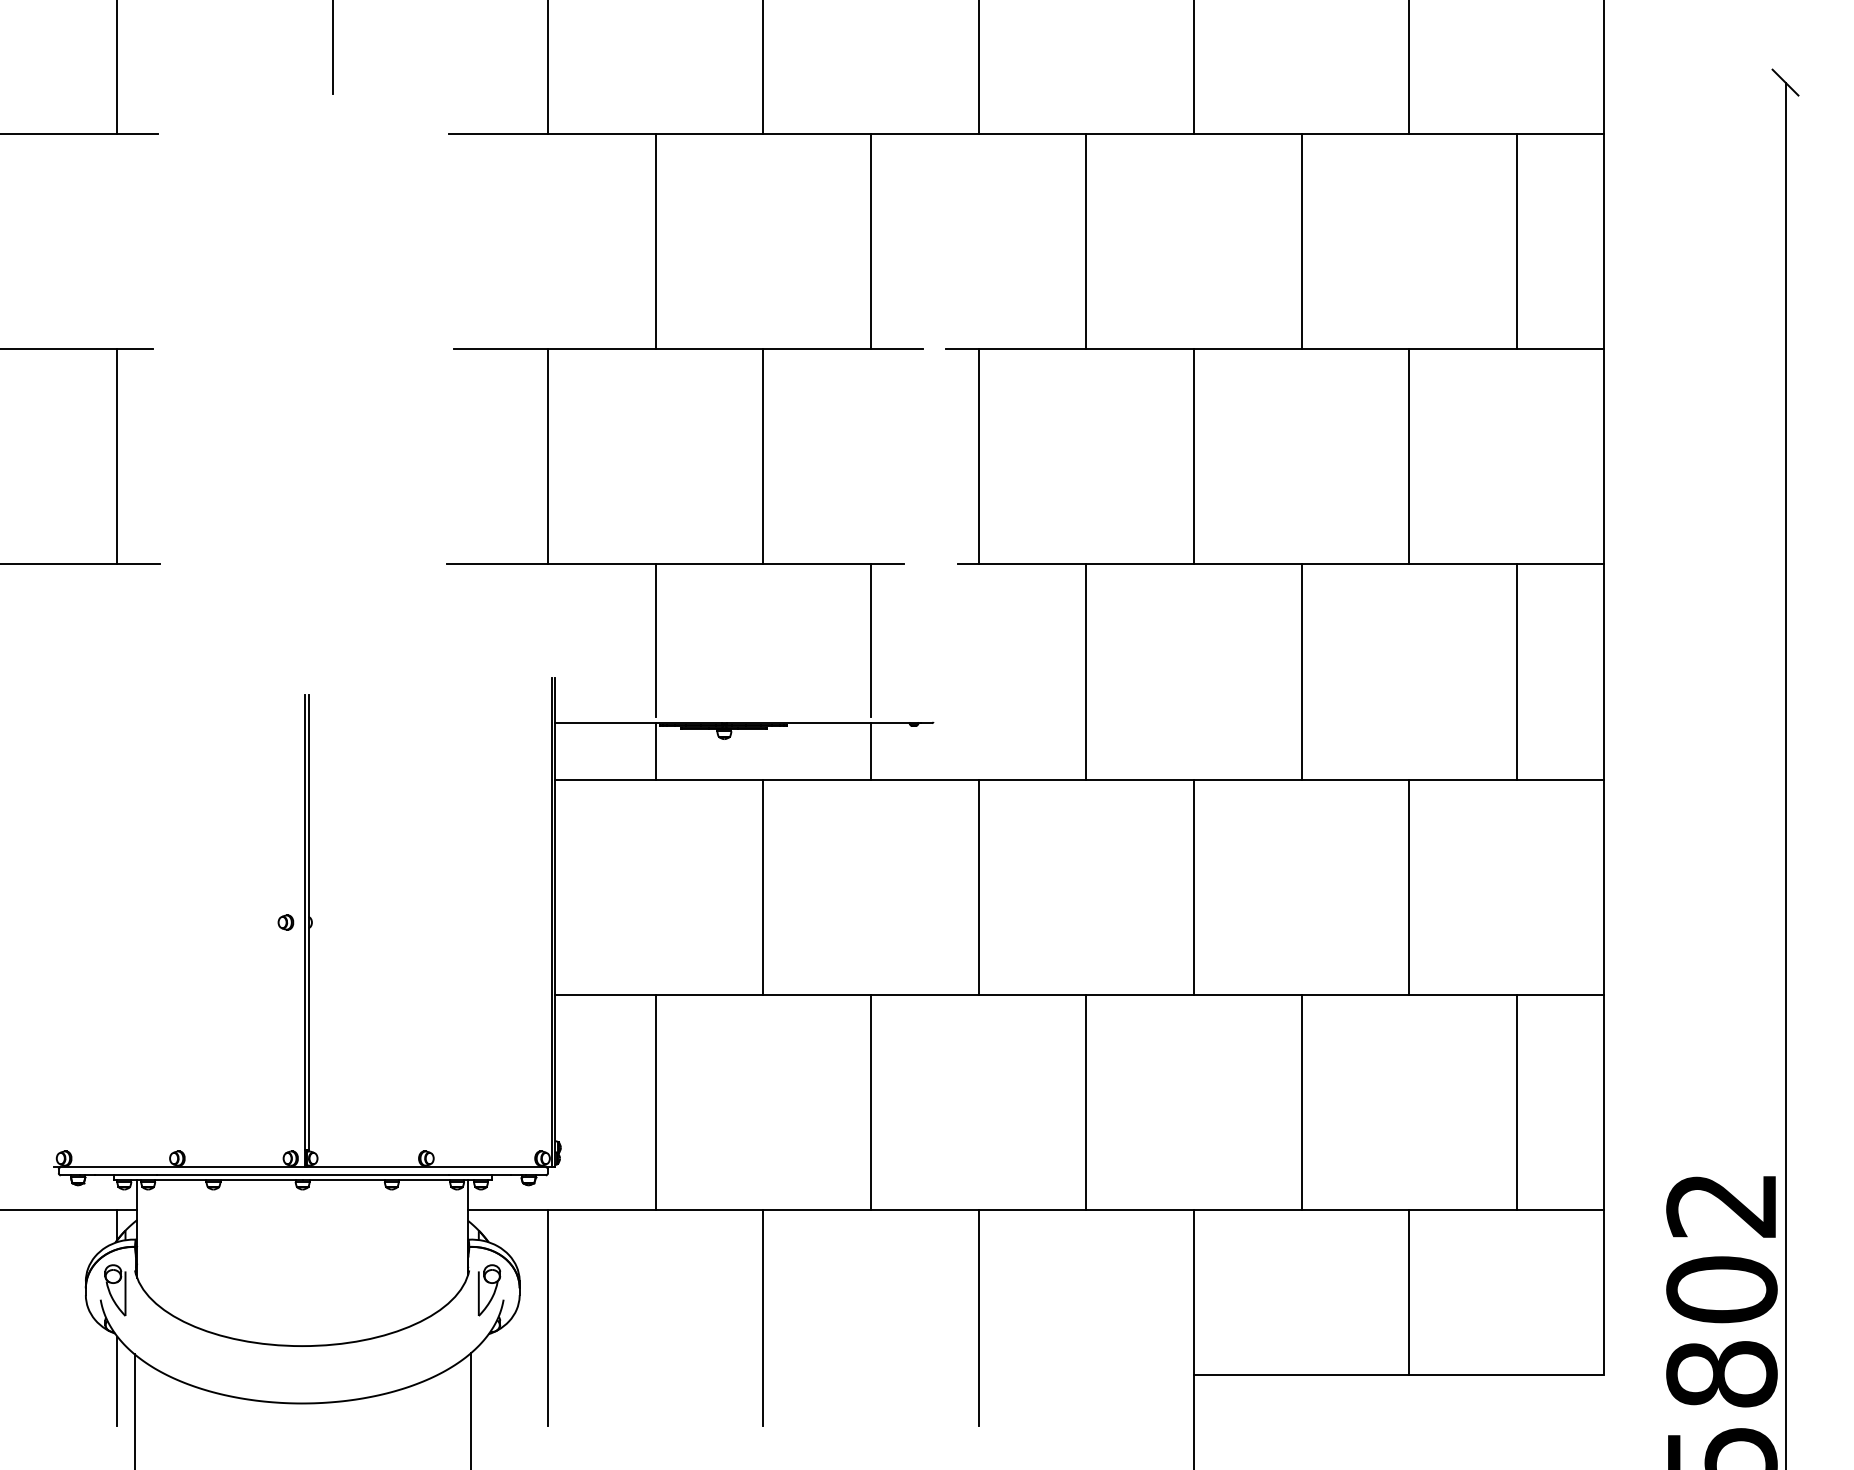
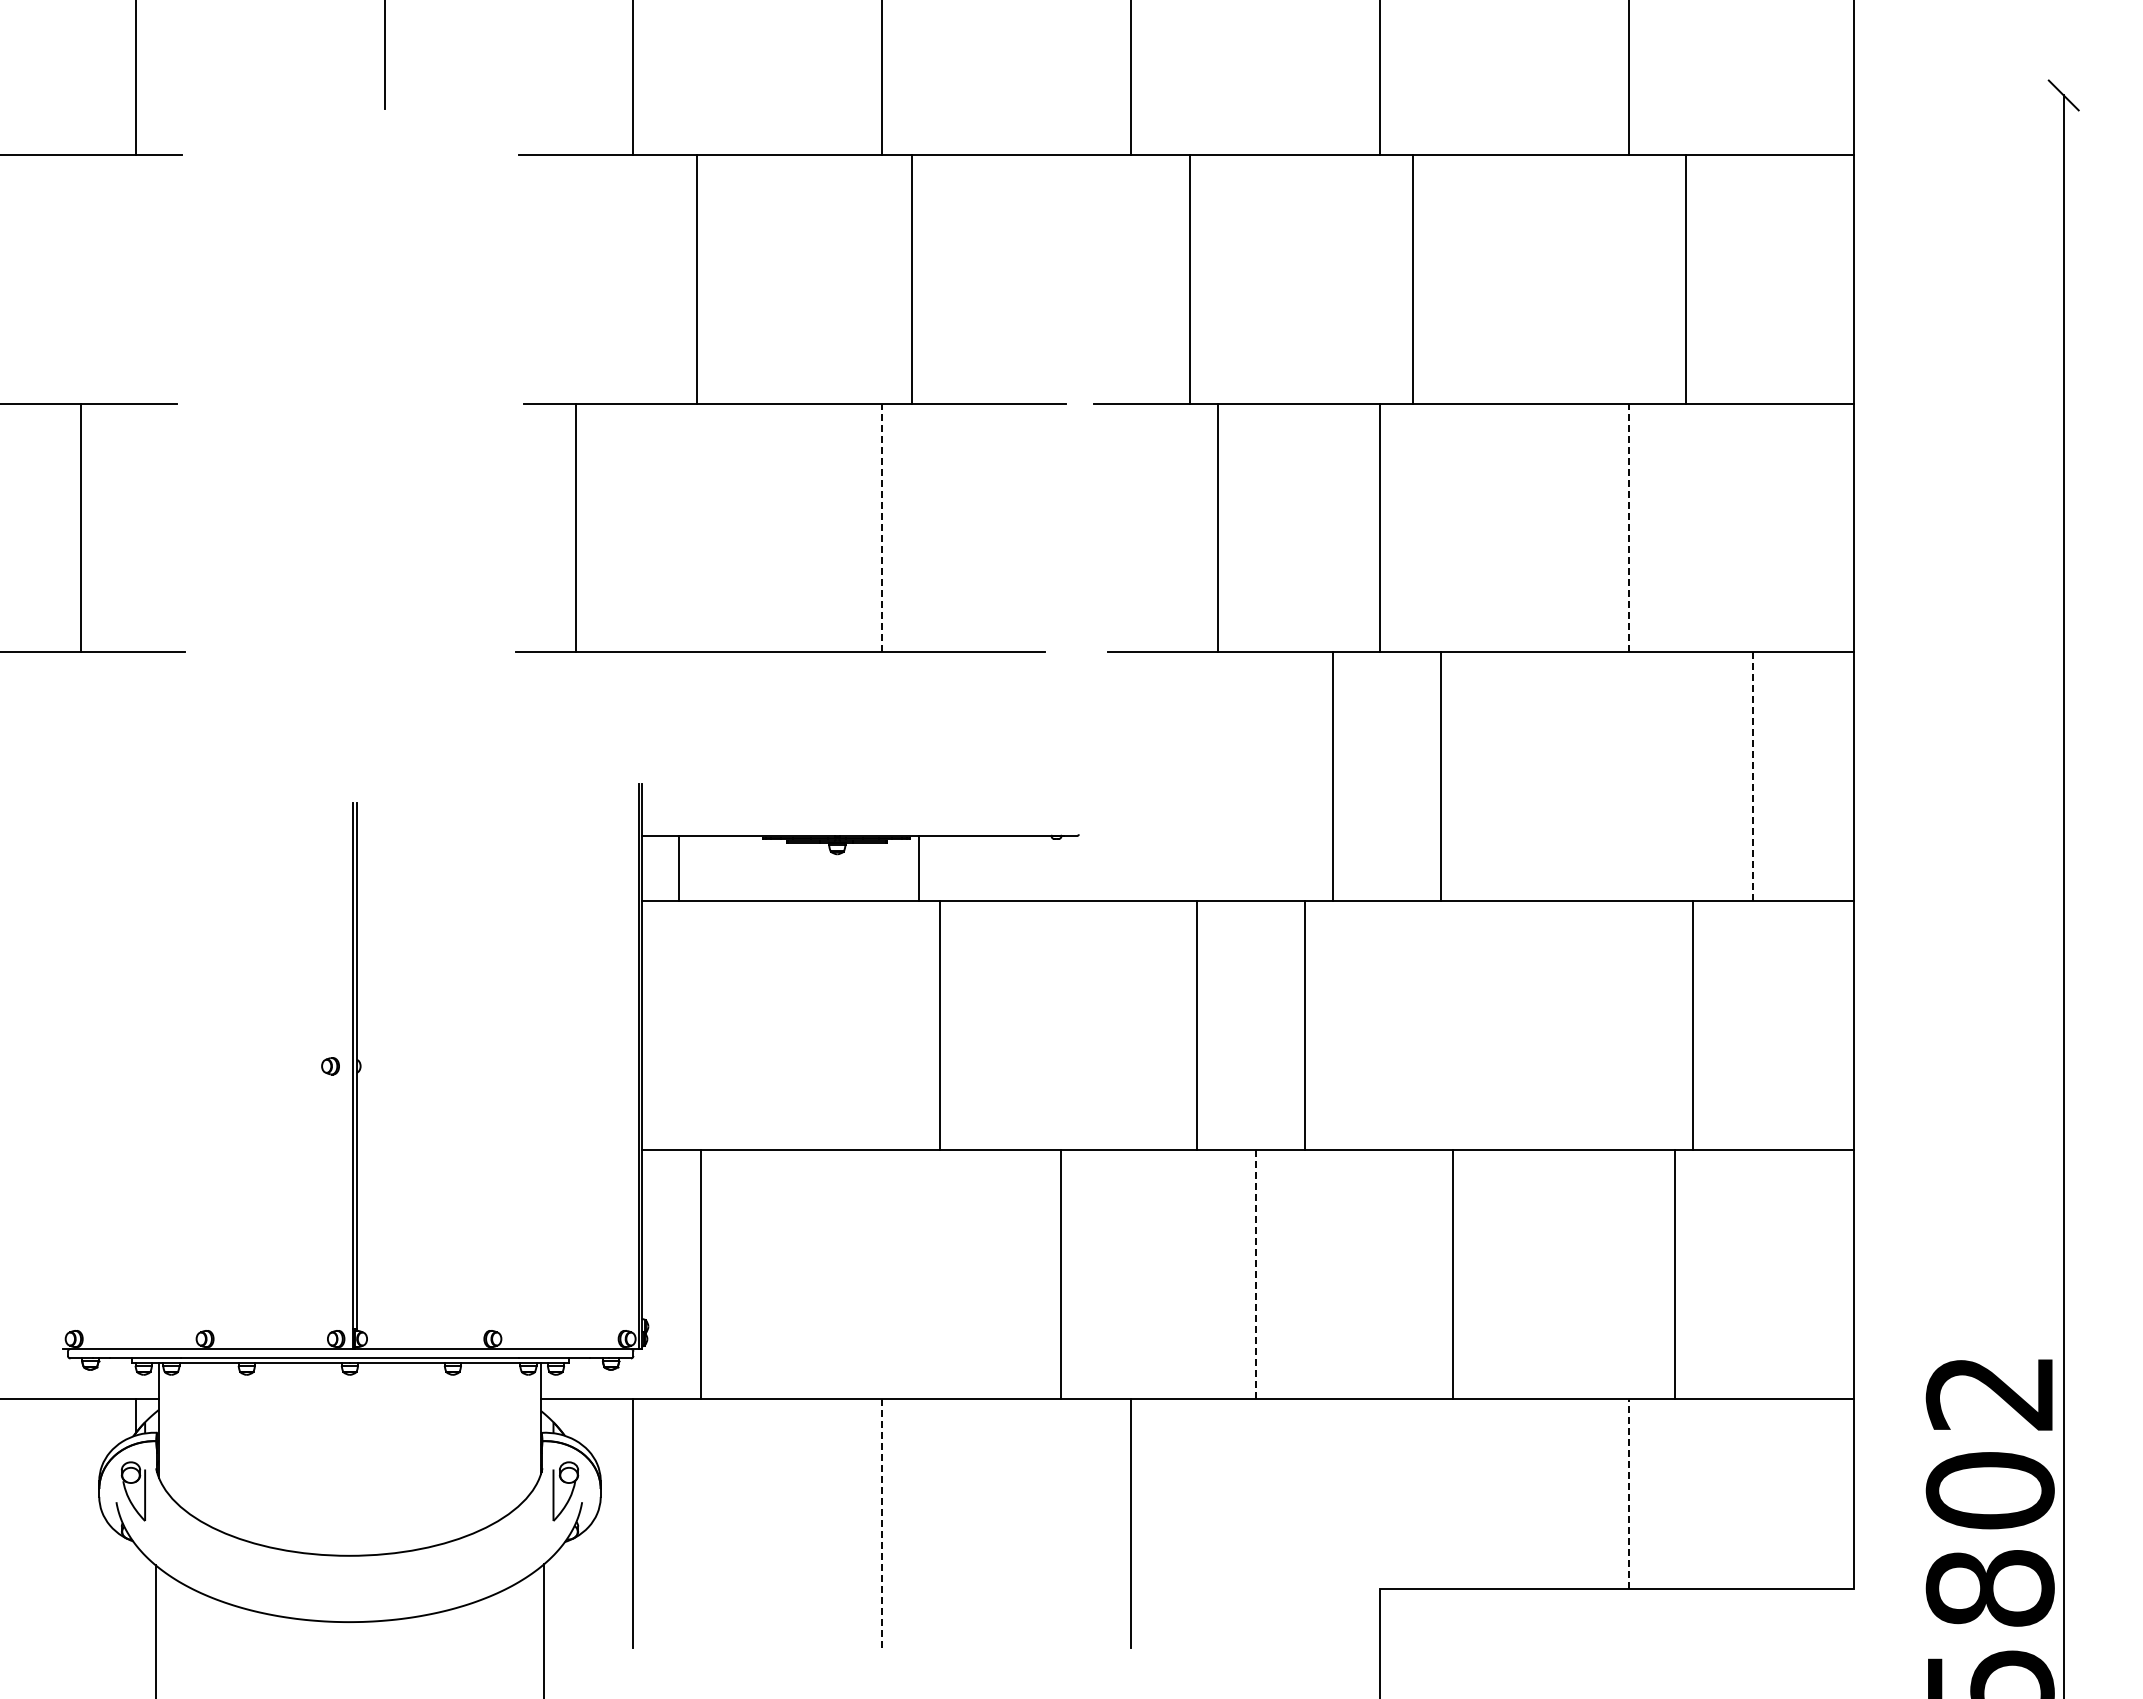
line: (655, 240) -> (696, 278), moved
line: (870, 240) -> (911, 278), moved
line: (1086, 240) -> (1189, 278), moved
line: (1301, 240) -> (1412, 278), moved
line: (1517, 240) -> (1686, 278), moved
line: (117, 456) -> (80, 527), moved
line: (548, 456) -> (576, 527), moved
line: (763, 456) -> (882, 527), solid -> dashed
line: (978, 456) -> (1218, 527), moved
line: (1408, 456) -> (1628, 527), solid -> dashed
line: (655, 640) -> (757, 740), removed
line: (870, 640) -> (1006, 740), removed
line: (1086, 671) -> (1332, 776), moved
line: (1301, 671) -> (1440, 776), moved
line: (1517, 671) -> (1753, 776), solid -> dashed
line: (655, 751) -> (678, 868), moved
line: (870, 751) -> (918, 868), moved
line: (763, 887) -> (940, 1025), moved
line: (978, 887) -> (1197, 1025), moved
line: (1194, 887) -> (1305, 1025), moved
line: (1408, 887) -> (1692, 1025), moved
line: (655, 1102) -> (700, 1274), moved
line: (870, 1102) -> (1060, 1274), moved
line: (1086, 1102) -> (1255, 1274), solid -> dashed
line: (1301, 1102) -> (1452, 1274), moved
line: (1517, 1102) -> (1675, 1274), moved
line: (1408, 1292) -> (1628, 1493), solid -> dashed
line: (1194, 1293) -> (1380, 1494), removed
line: (763, 1317) -> (882, 1522), solid -> dashed
line: (117, 1380) -> (135, 1595), removed

